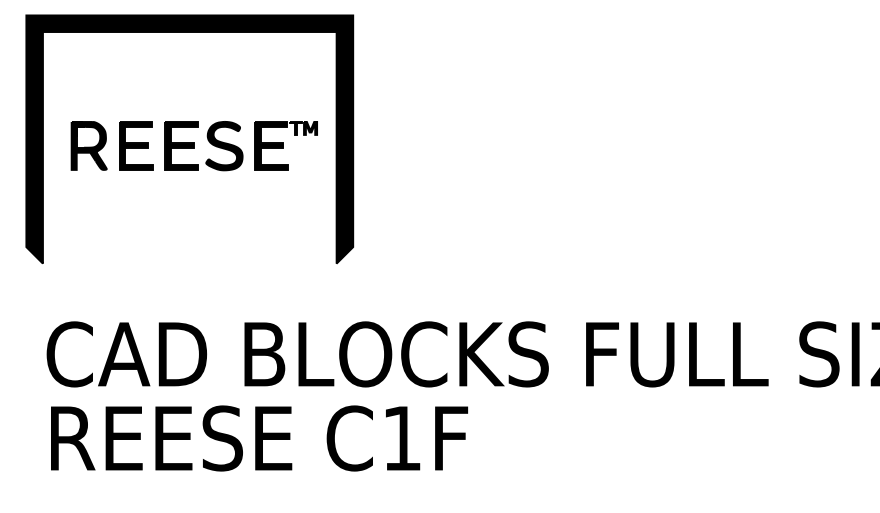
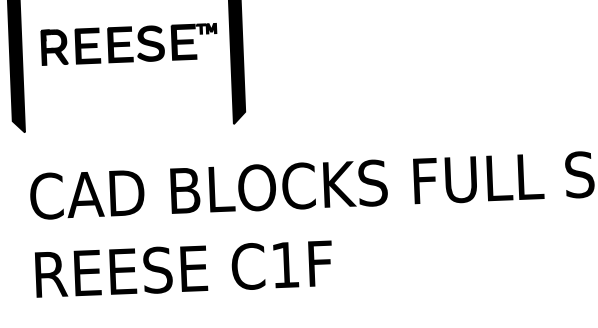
text: (259, 438) -> (184, 269), moved

